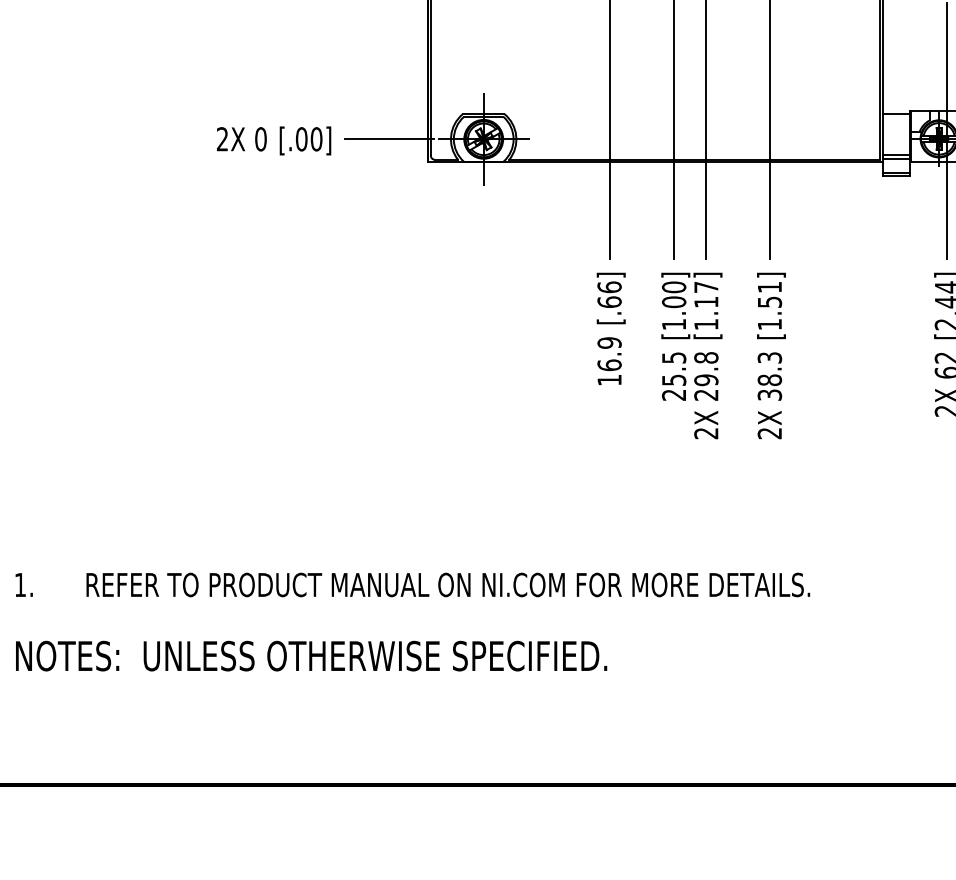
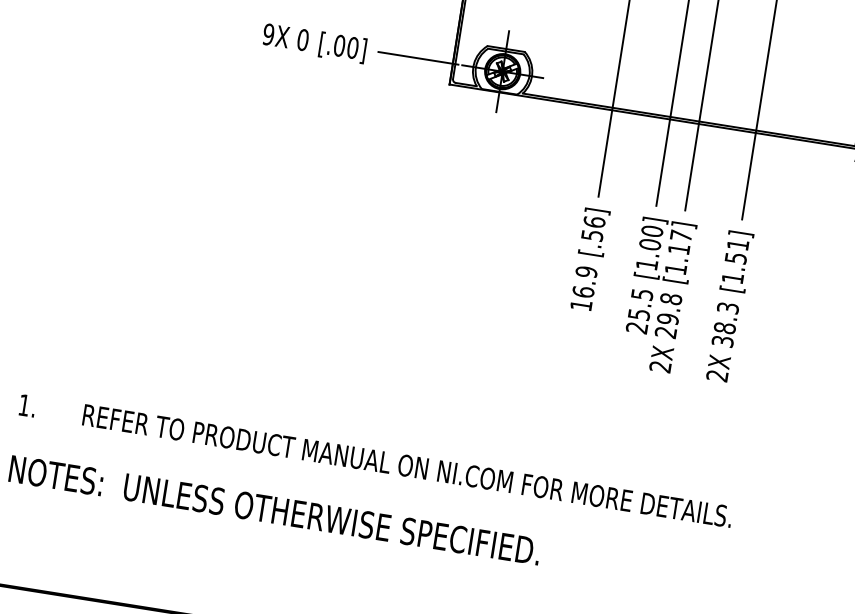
text: (222, 139) -> (268, 34), 2X -> 9X
text: (609, 301) -> (592, 234), [.66] -> [.56]

